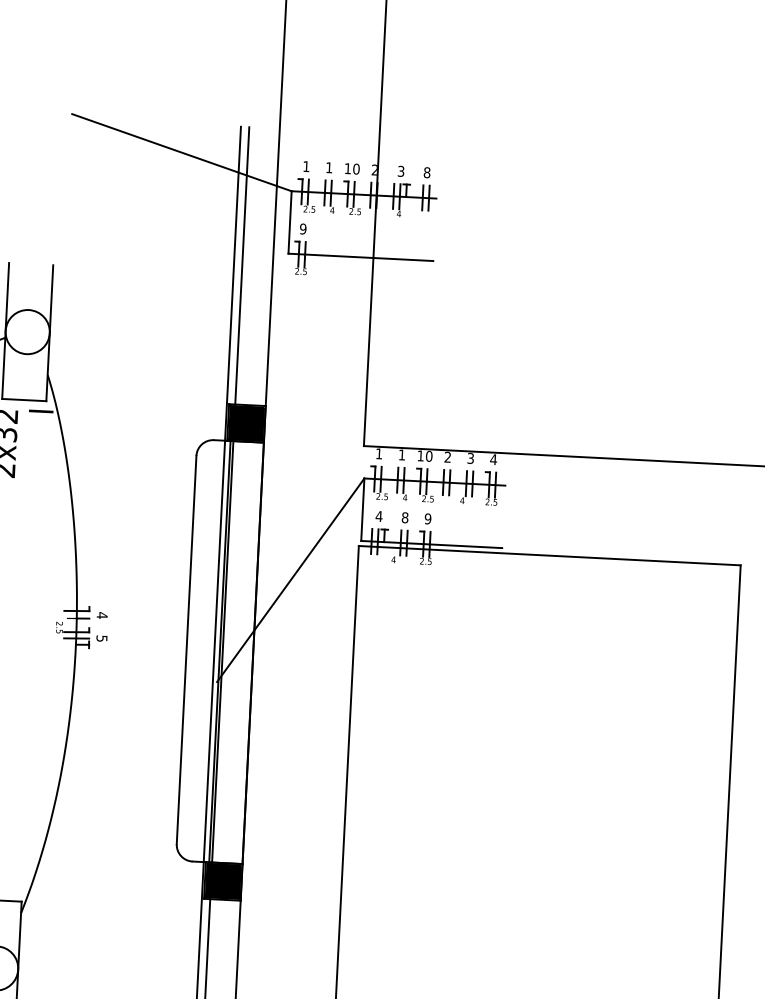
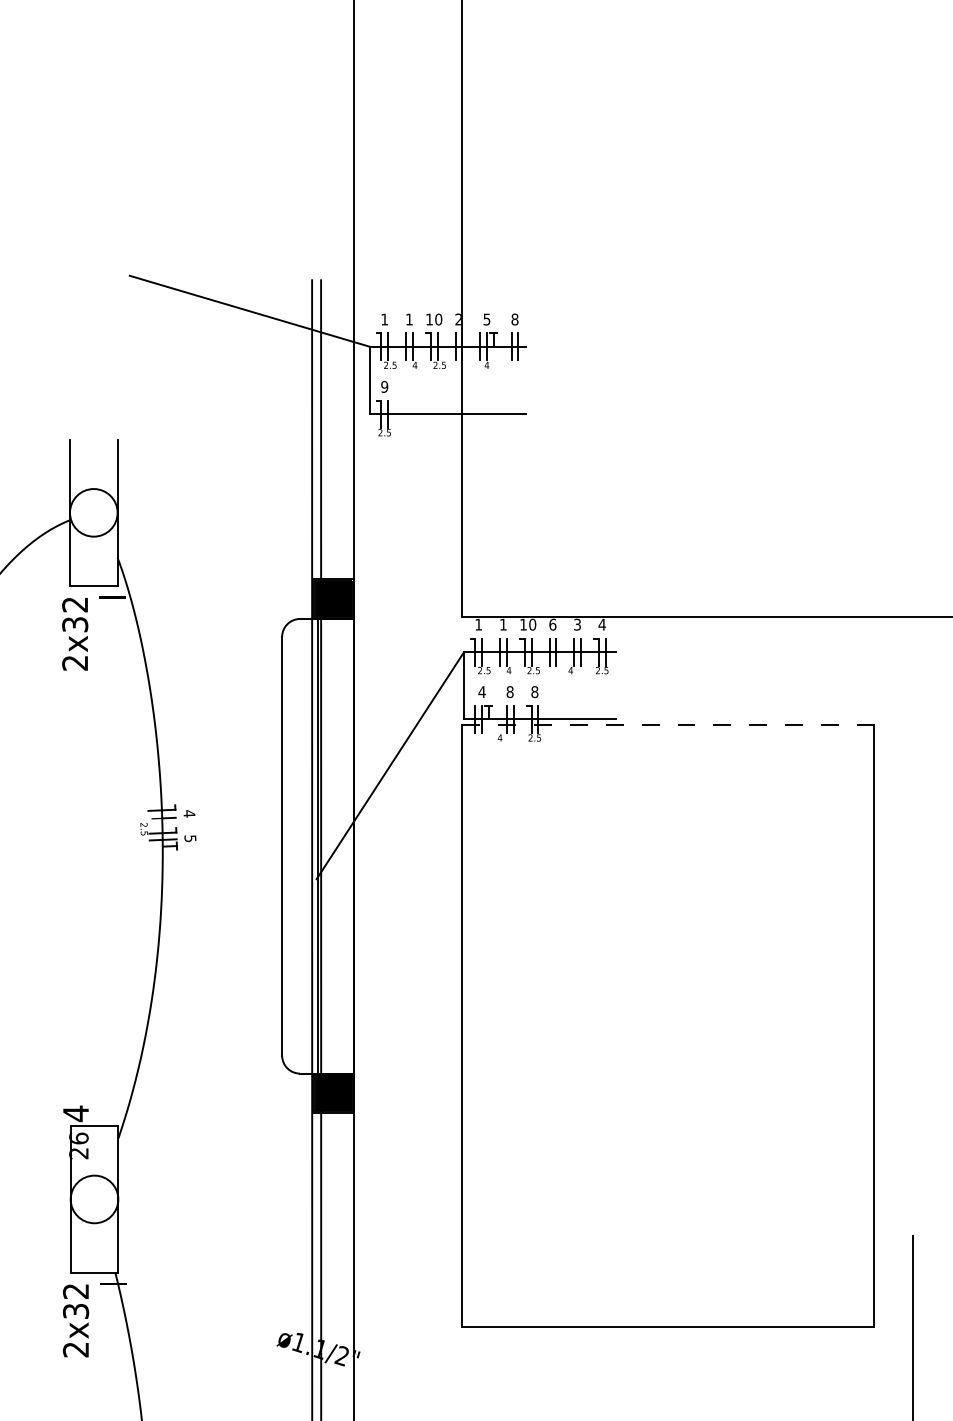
text: (400, 170) -> (486, 318), 3 -> 5
text: (447, 457) -> (552, 624), 2 -> 6
text: (427, 519) -> (534, 692), 9 -> 8
line: (549, 555) -> (667, 724), solid -> dashed

